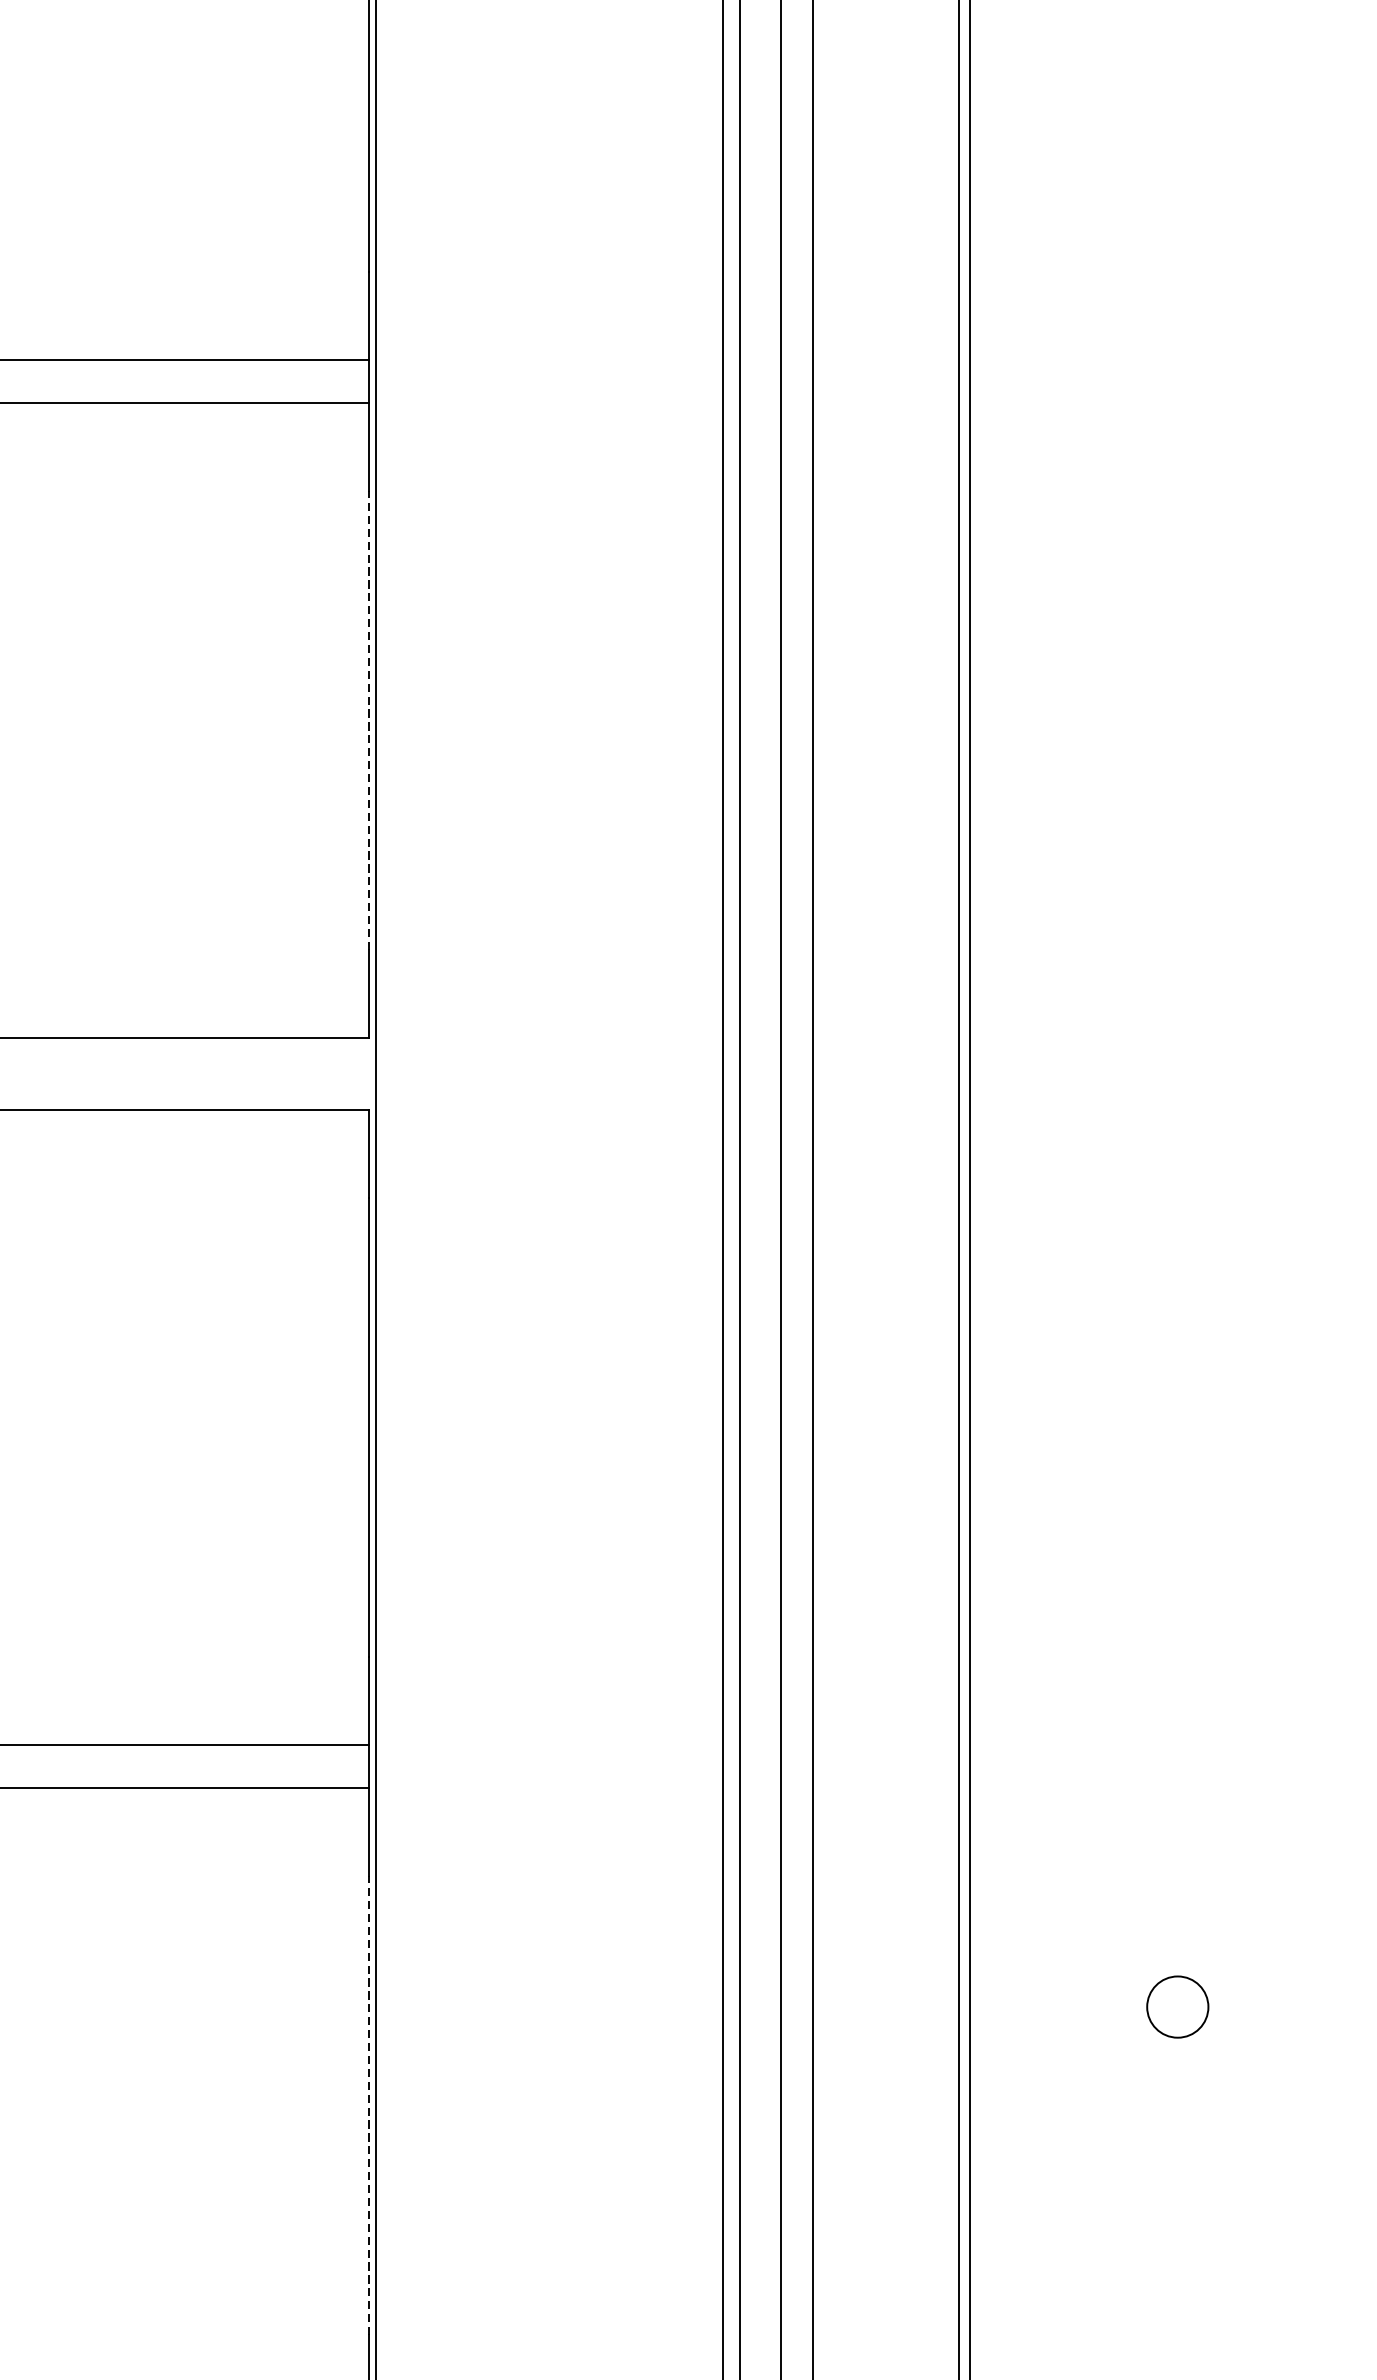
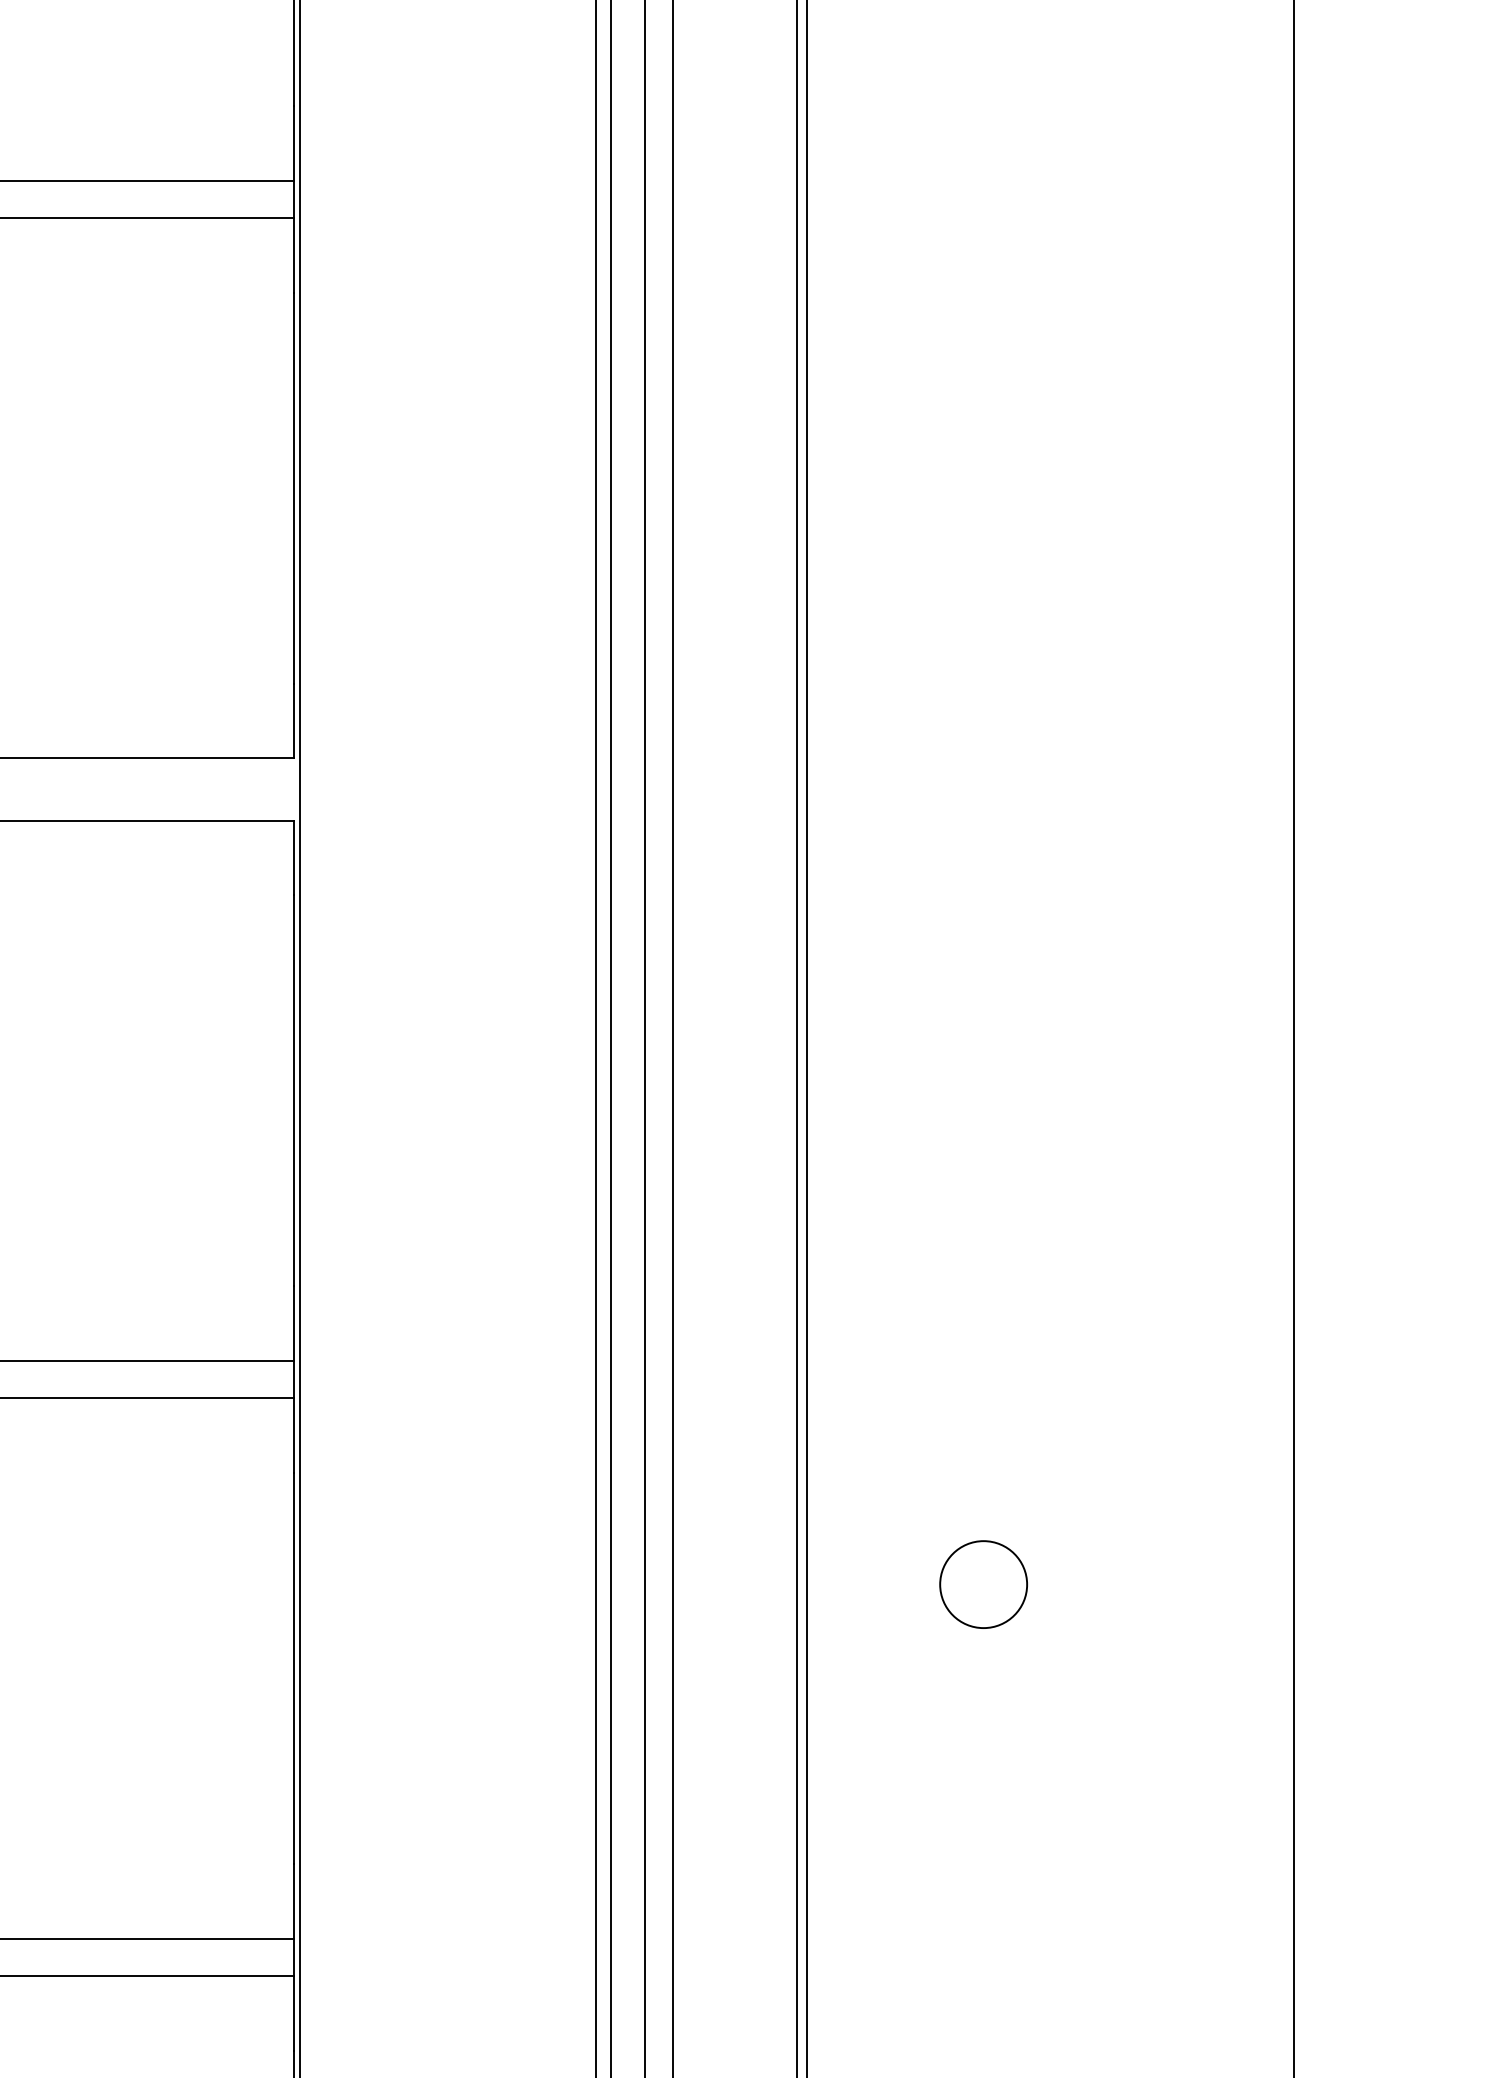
line: (369, 720) -> (294, 488), dashed -> solid
circle: (1177, 2007) -> (983, 1584), size x1.67
line: (369, 2105) -> (294, 1668), dashed -> solid

